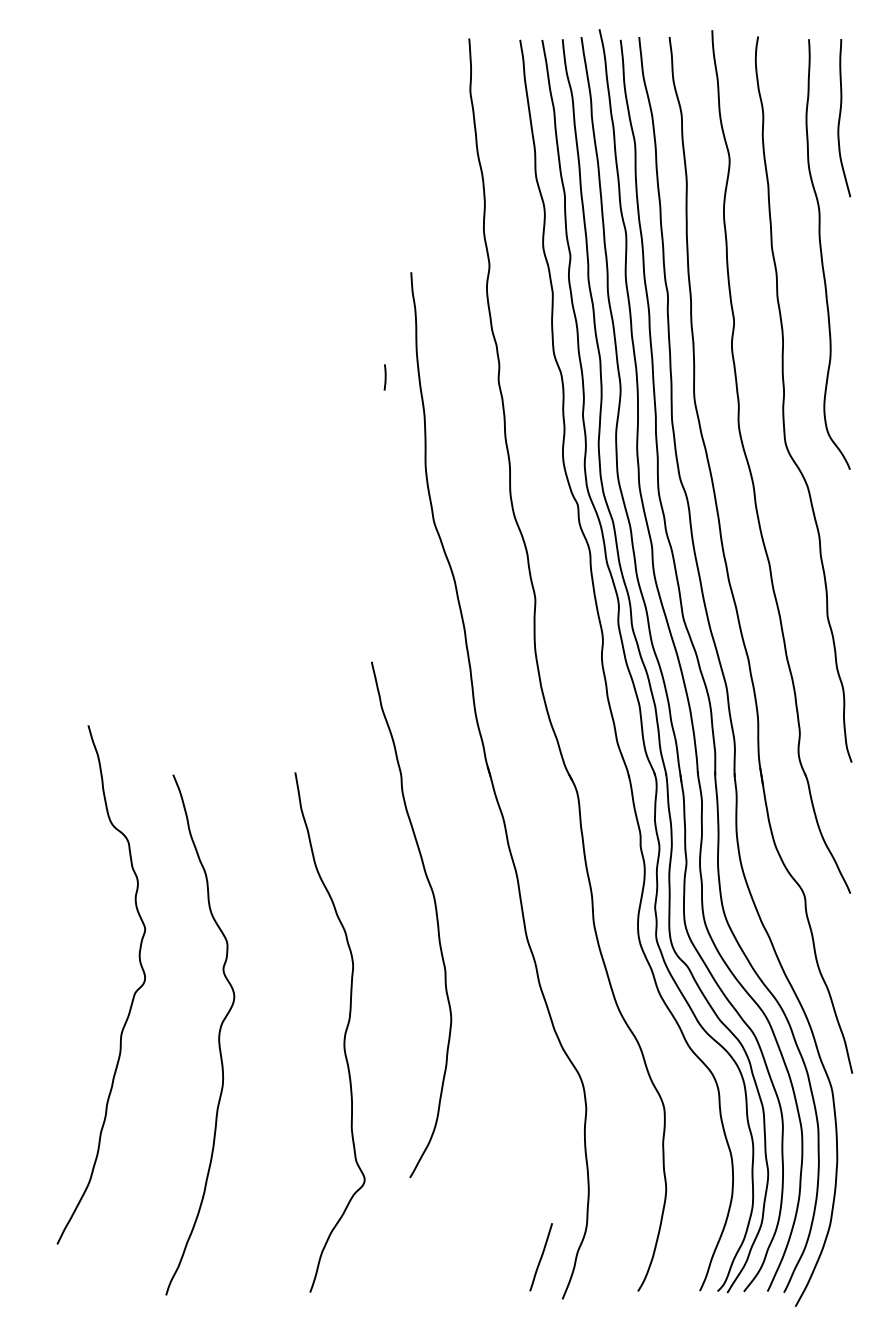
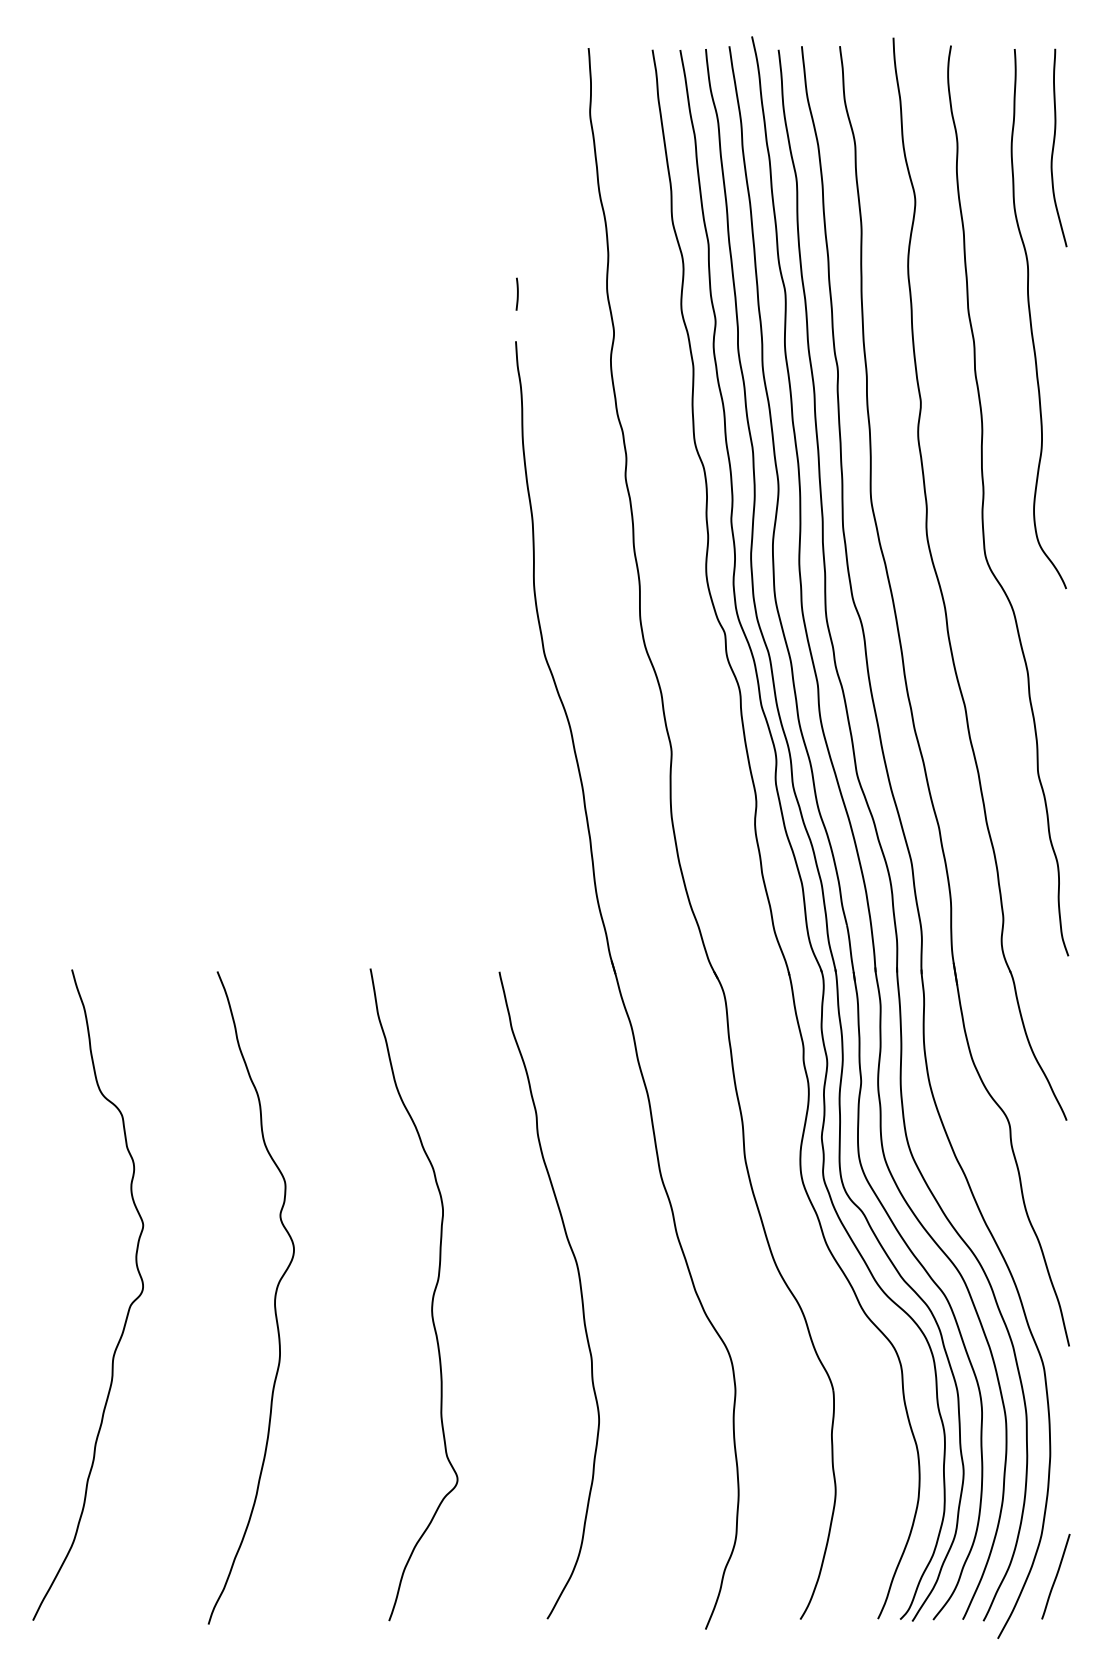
line: (385, 376) -> (517, 293), moved
curve: (436, 919) -> (580, 1294), moved
curve: (133, 995) -> (128, 1308), moved
line: (540, 1257) -> (1055, 1576), moved

